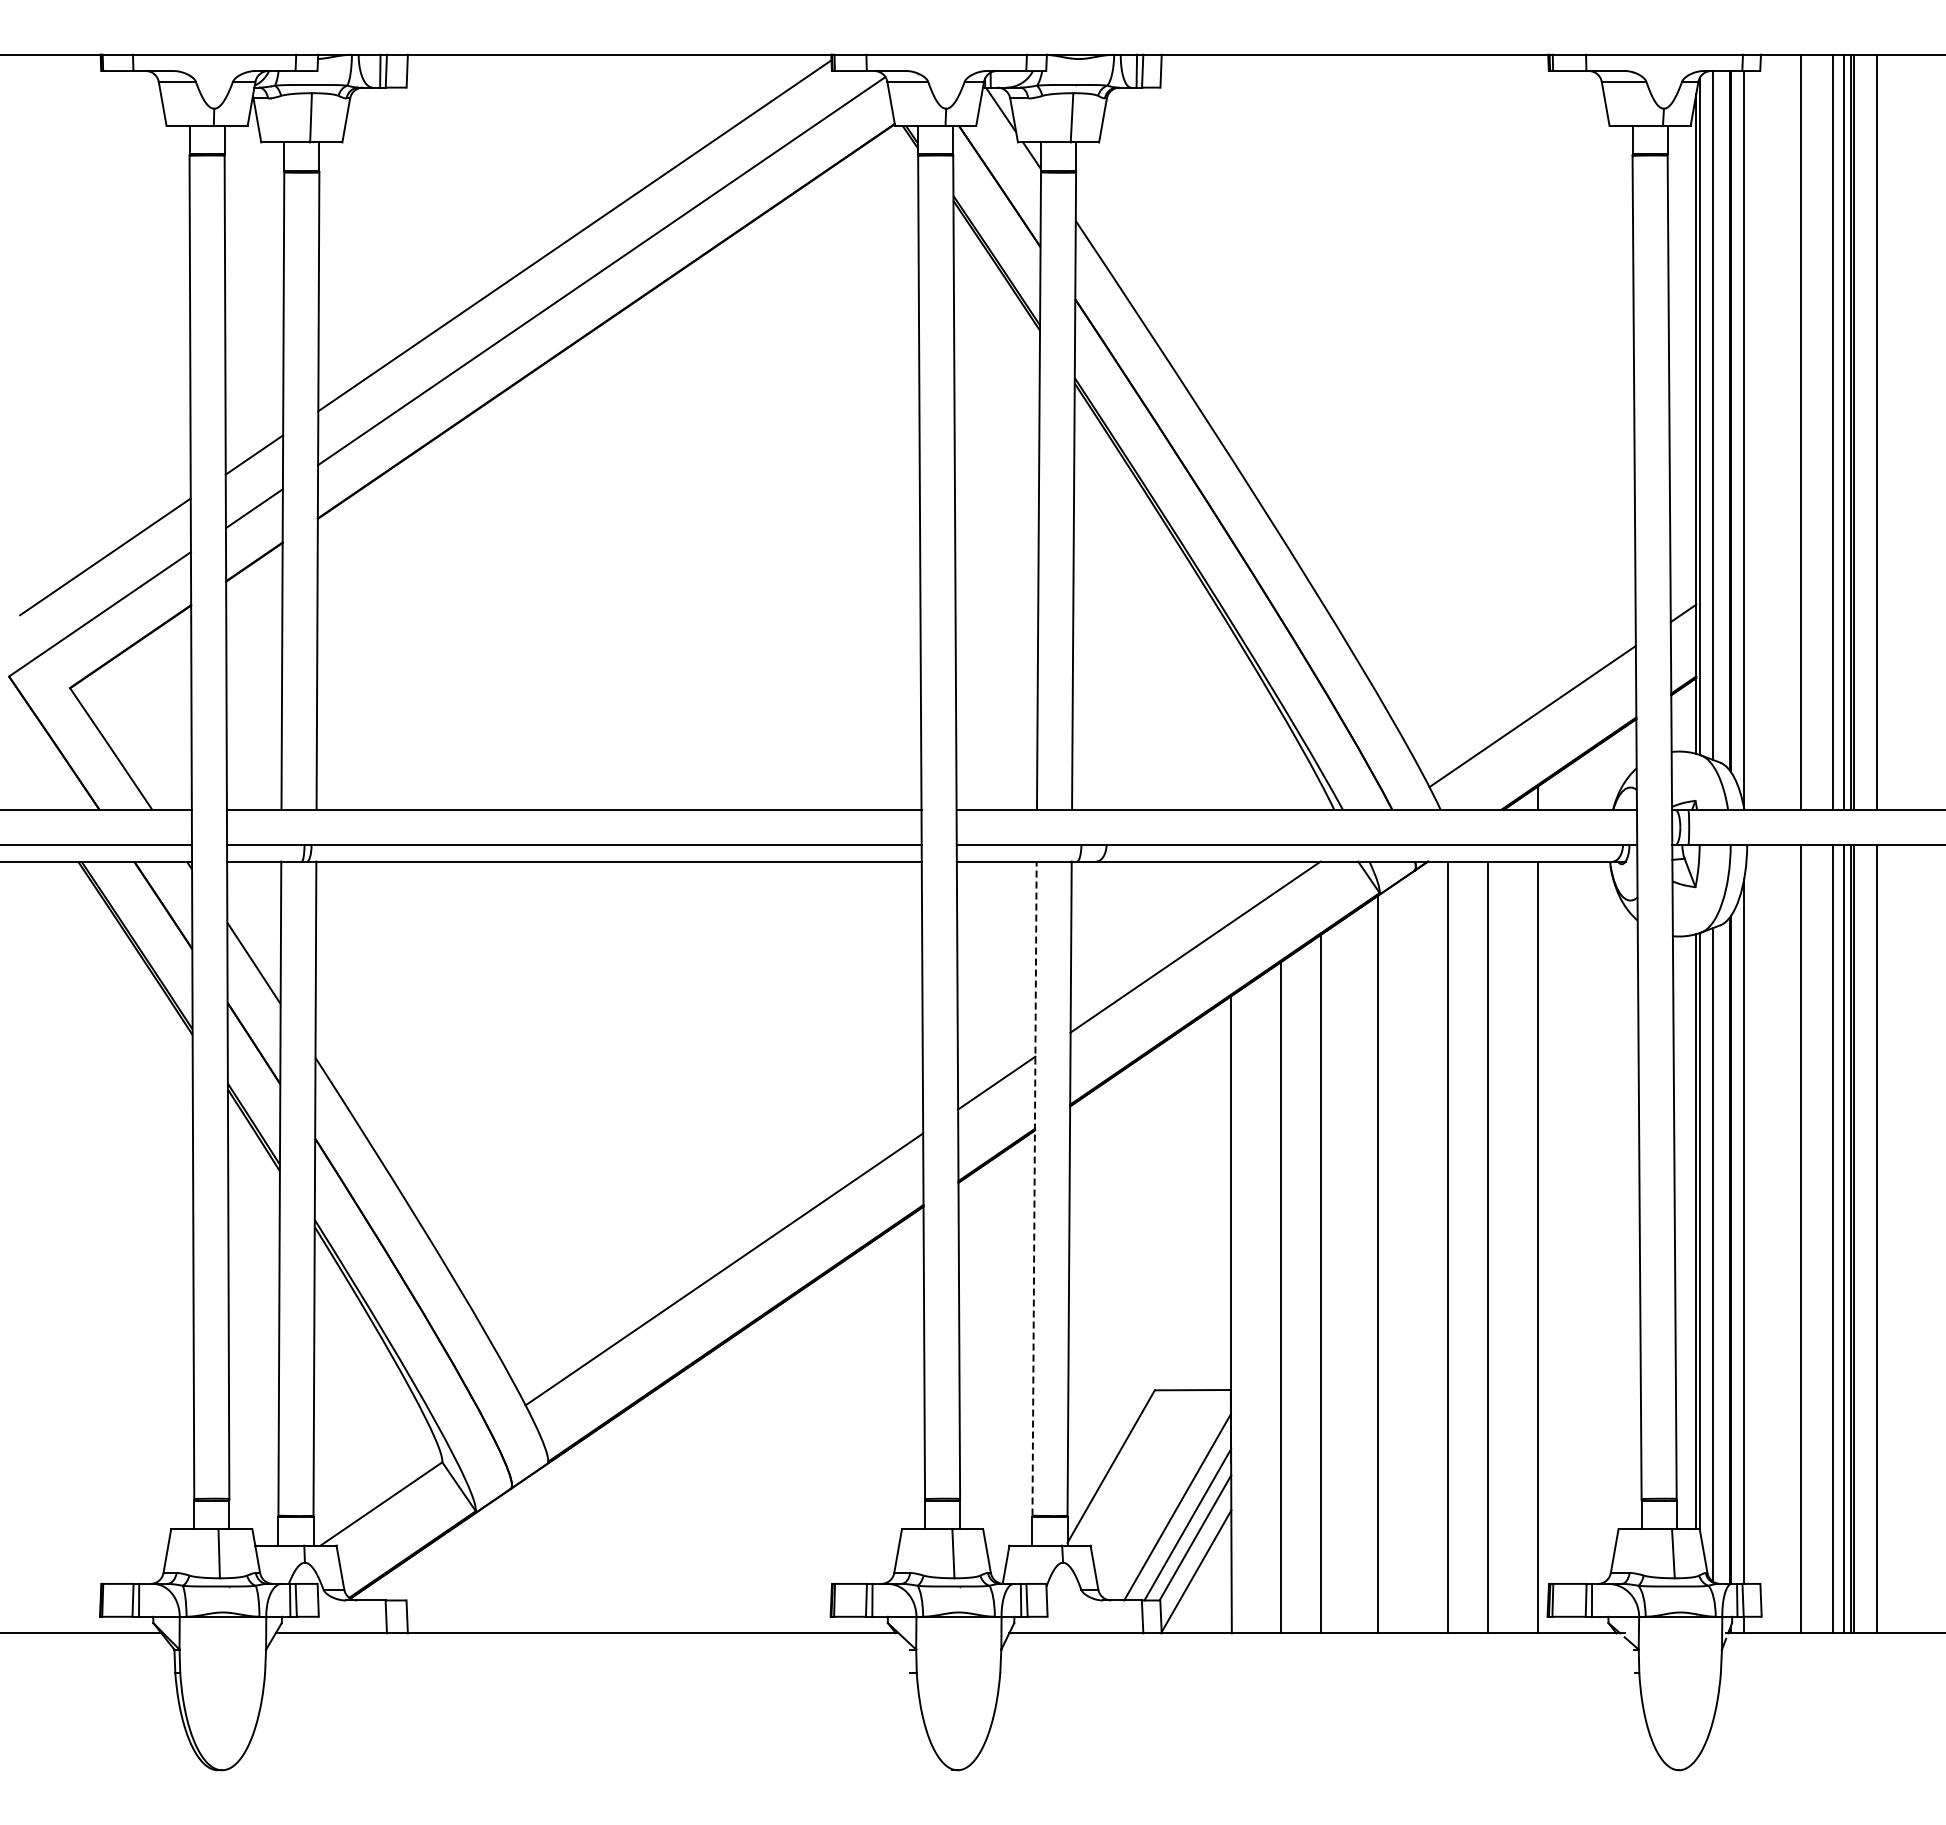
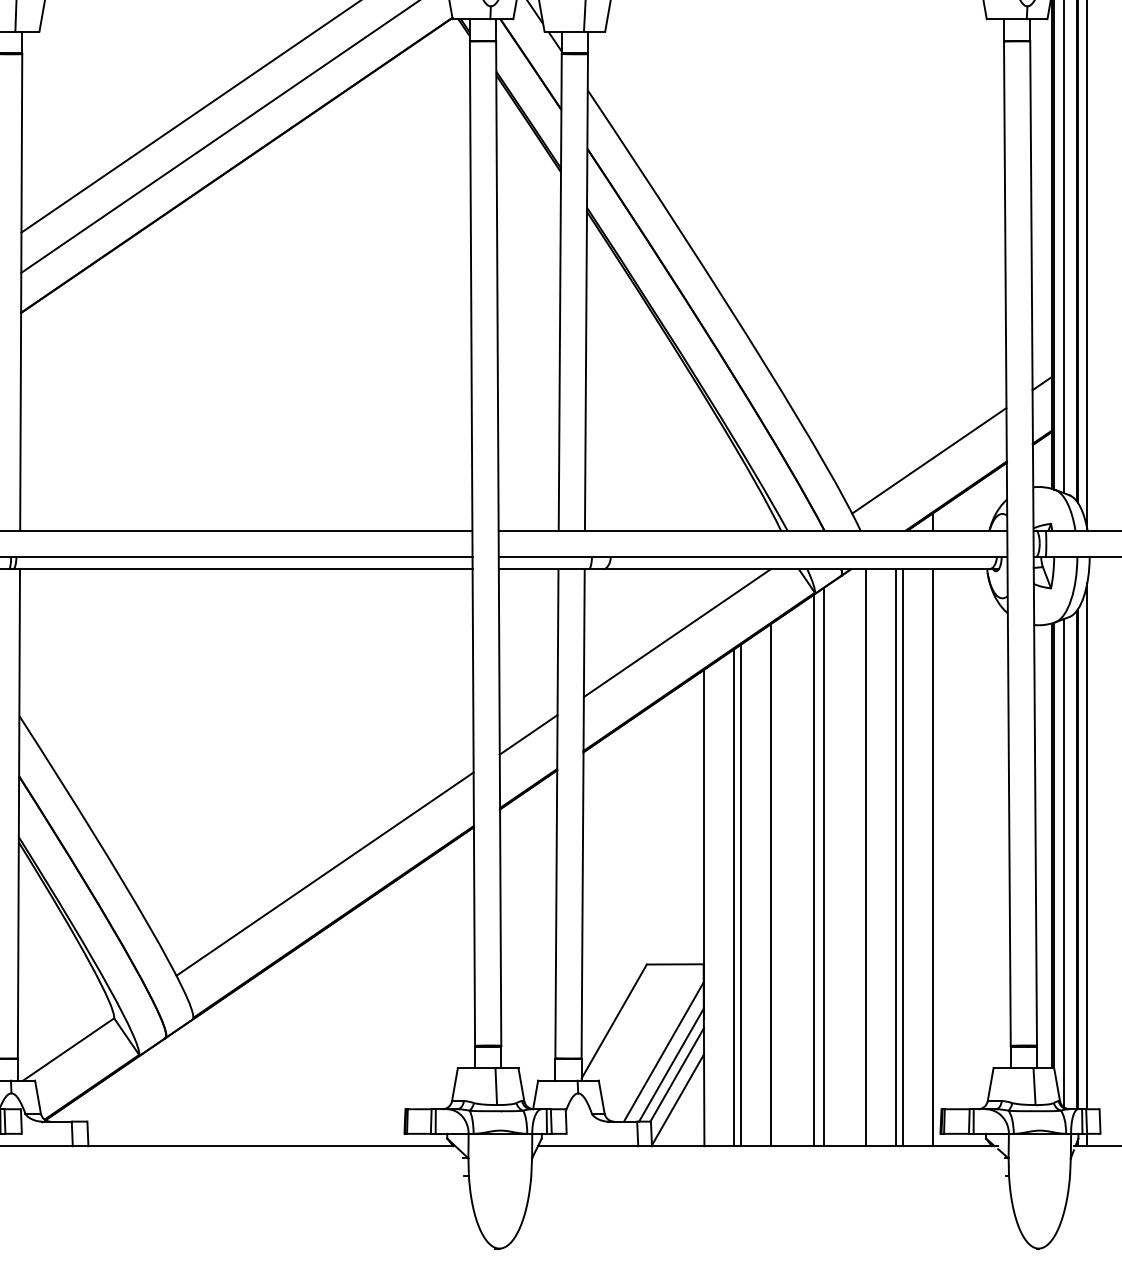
line: (1034, 1188) -> (556, 813), dashed -> solid
line: (1497, 1247) -> (903, 857), added
line: (1391, 1259) -> (823, 866), added
line: (1271, 1300) -> (734, 897), added

